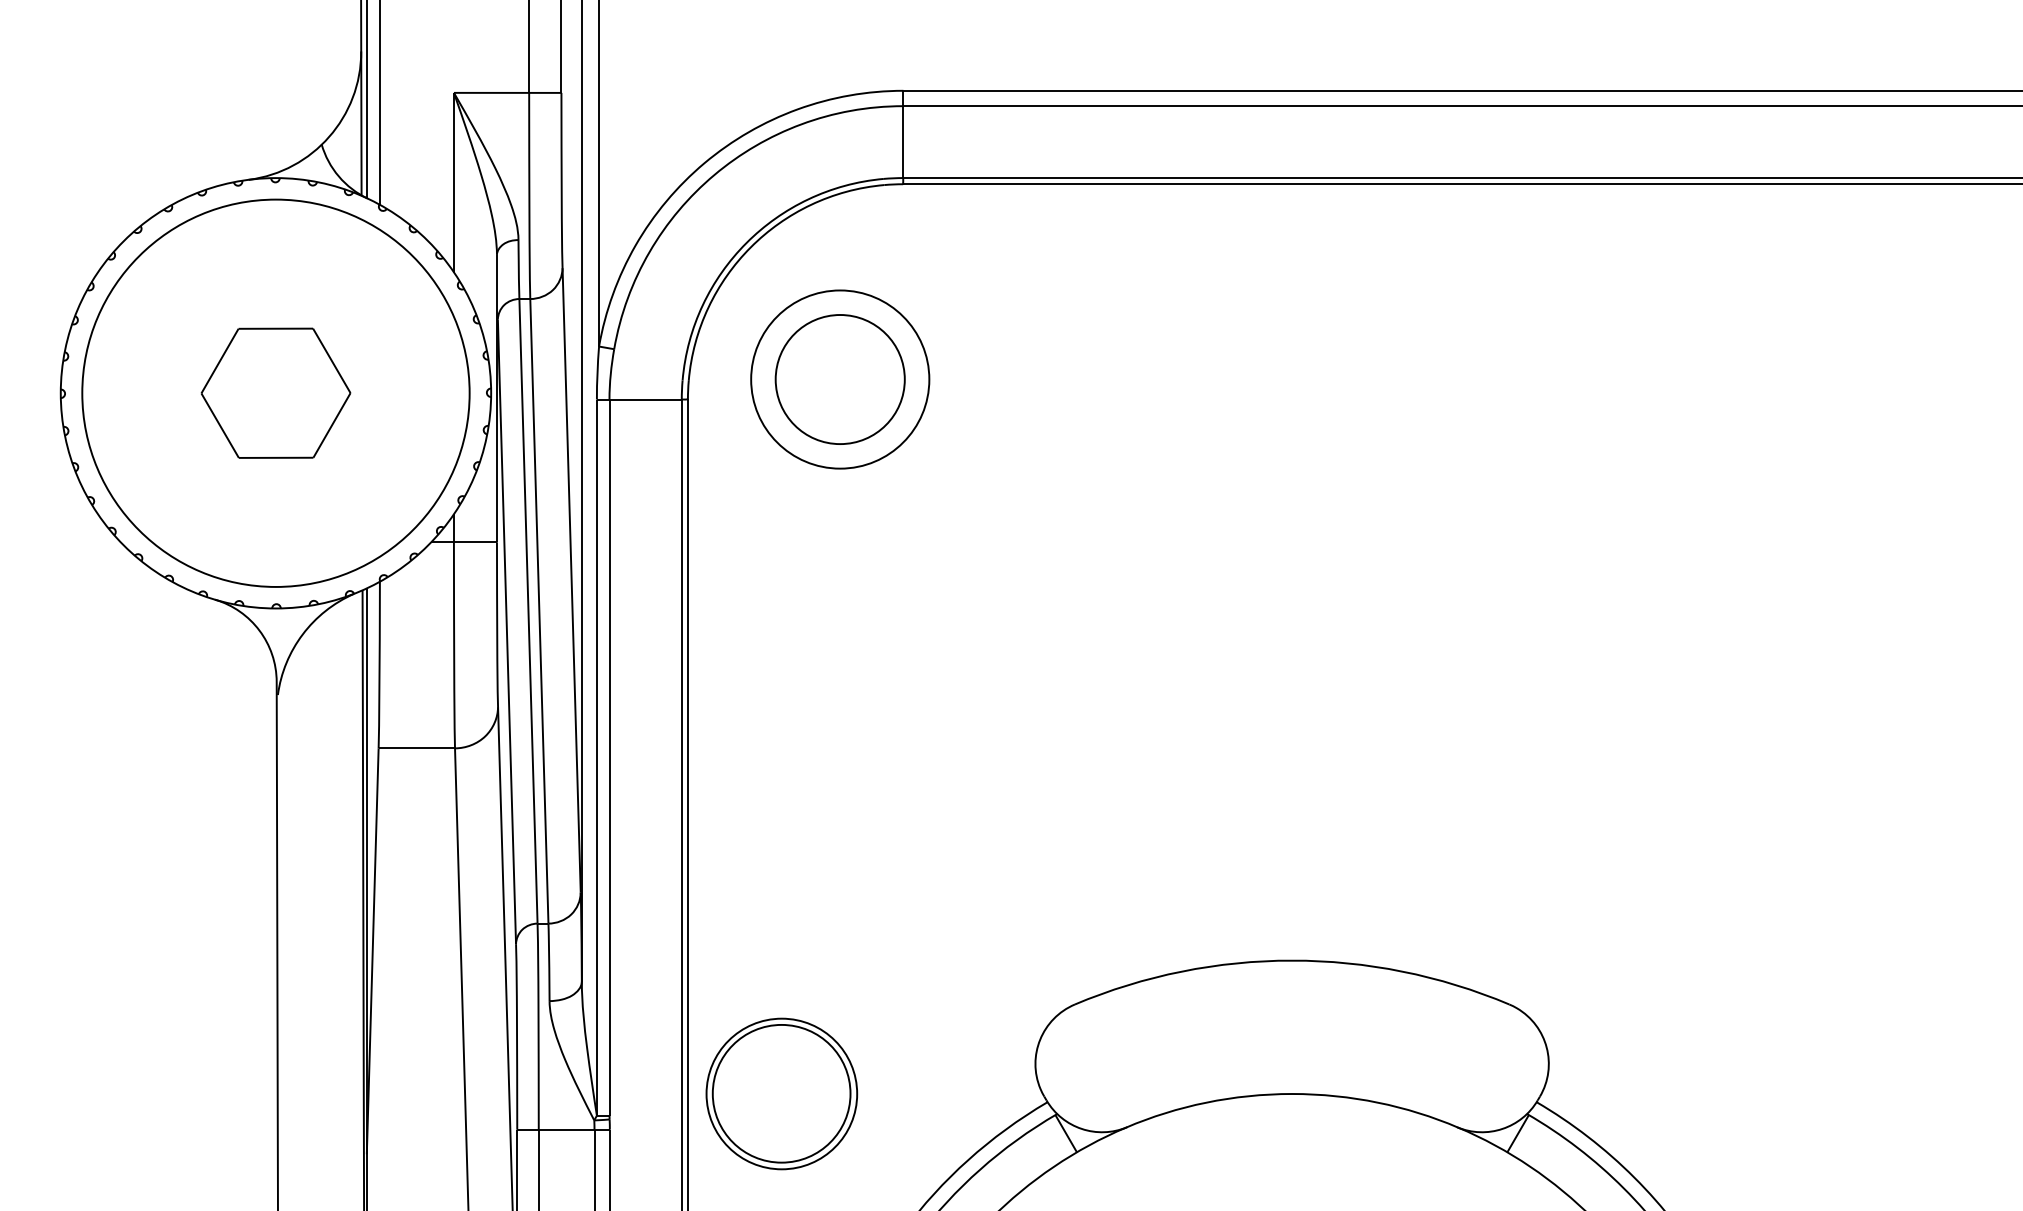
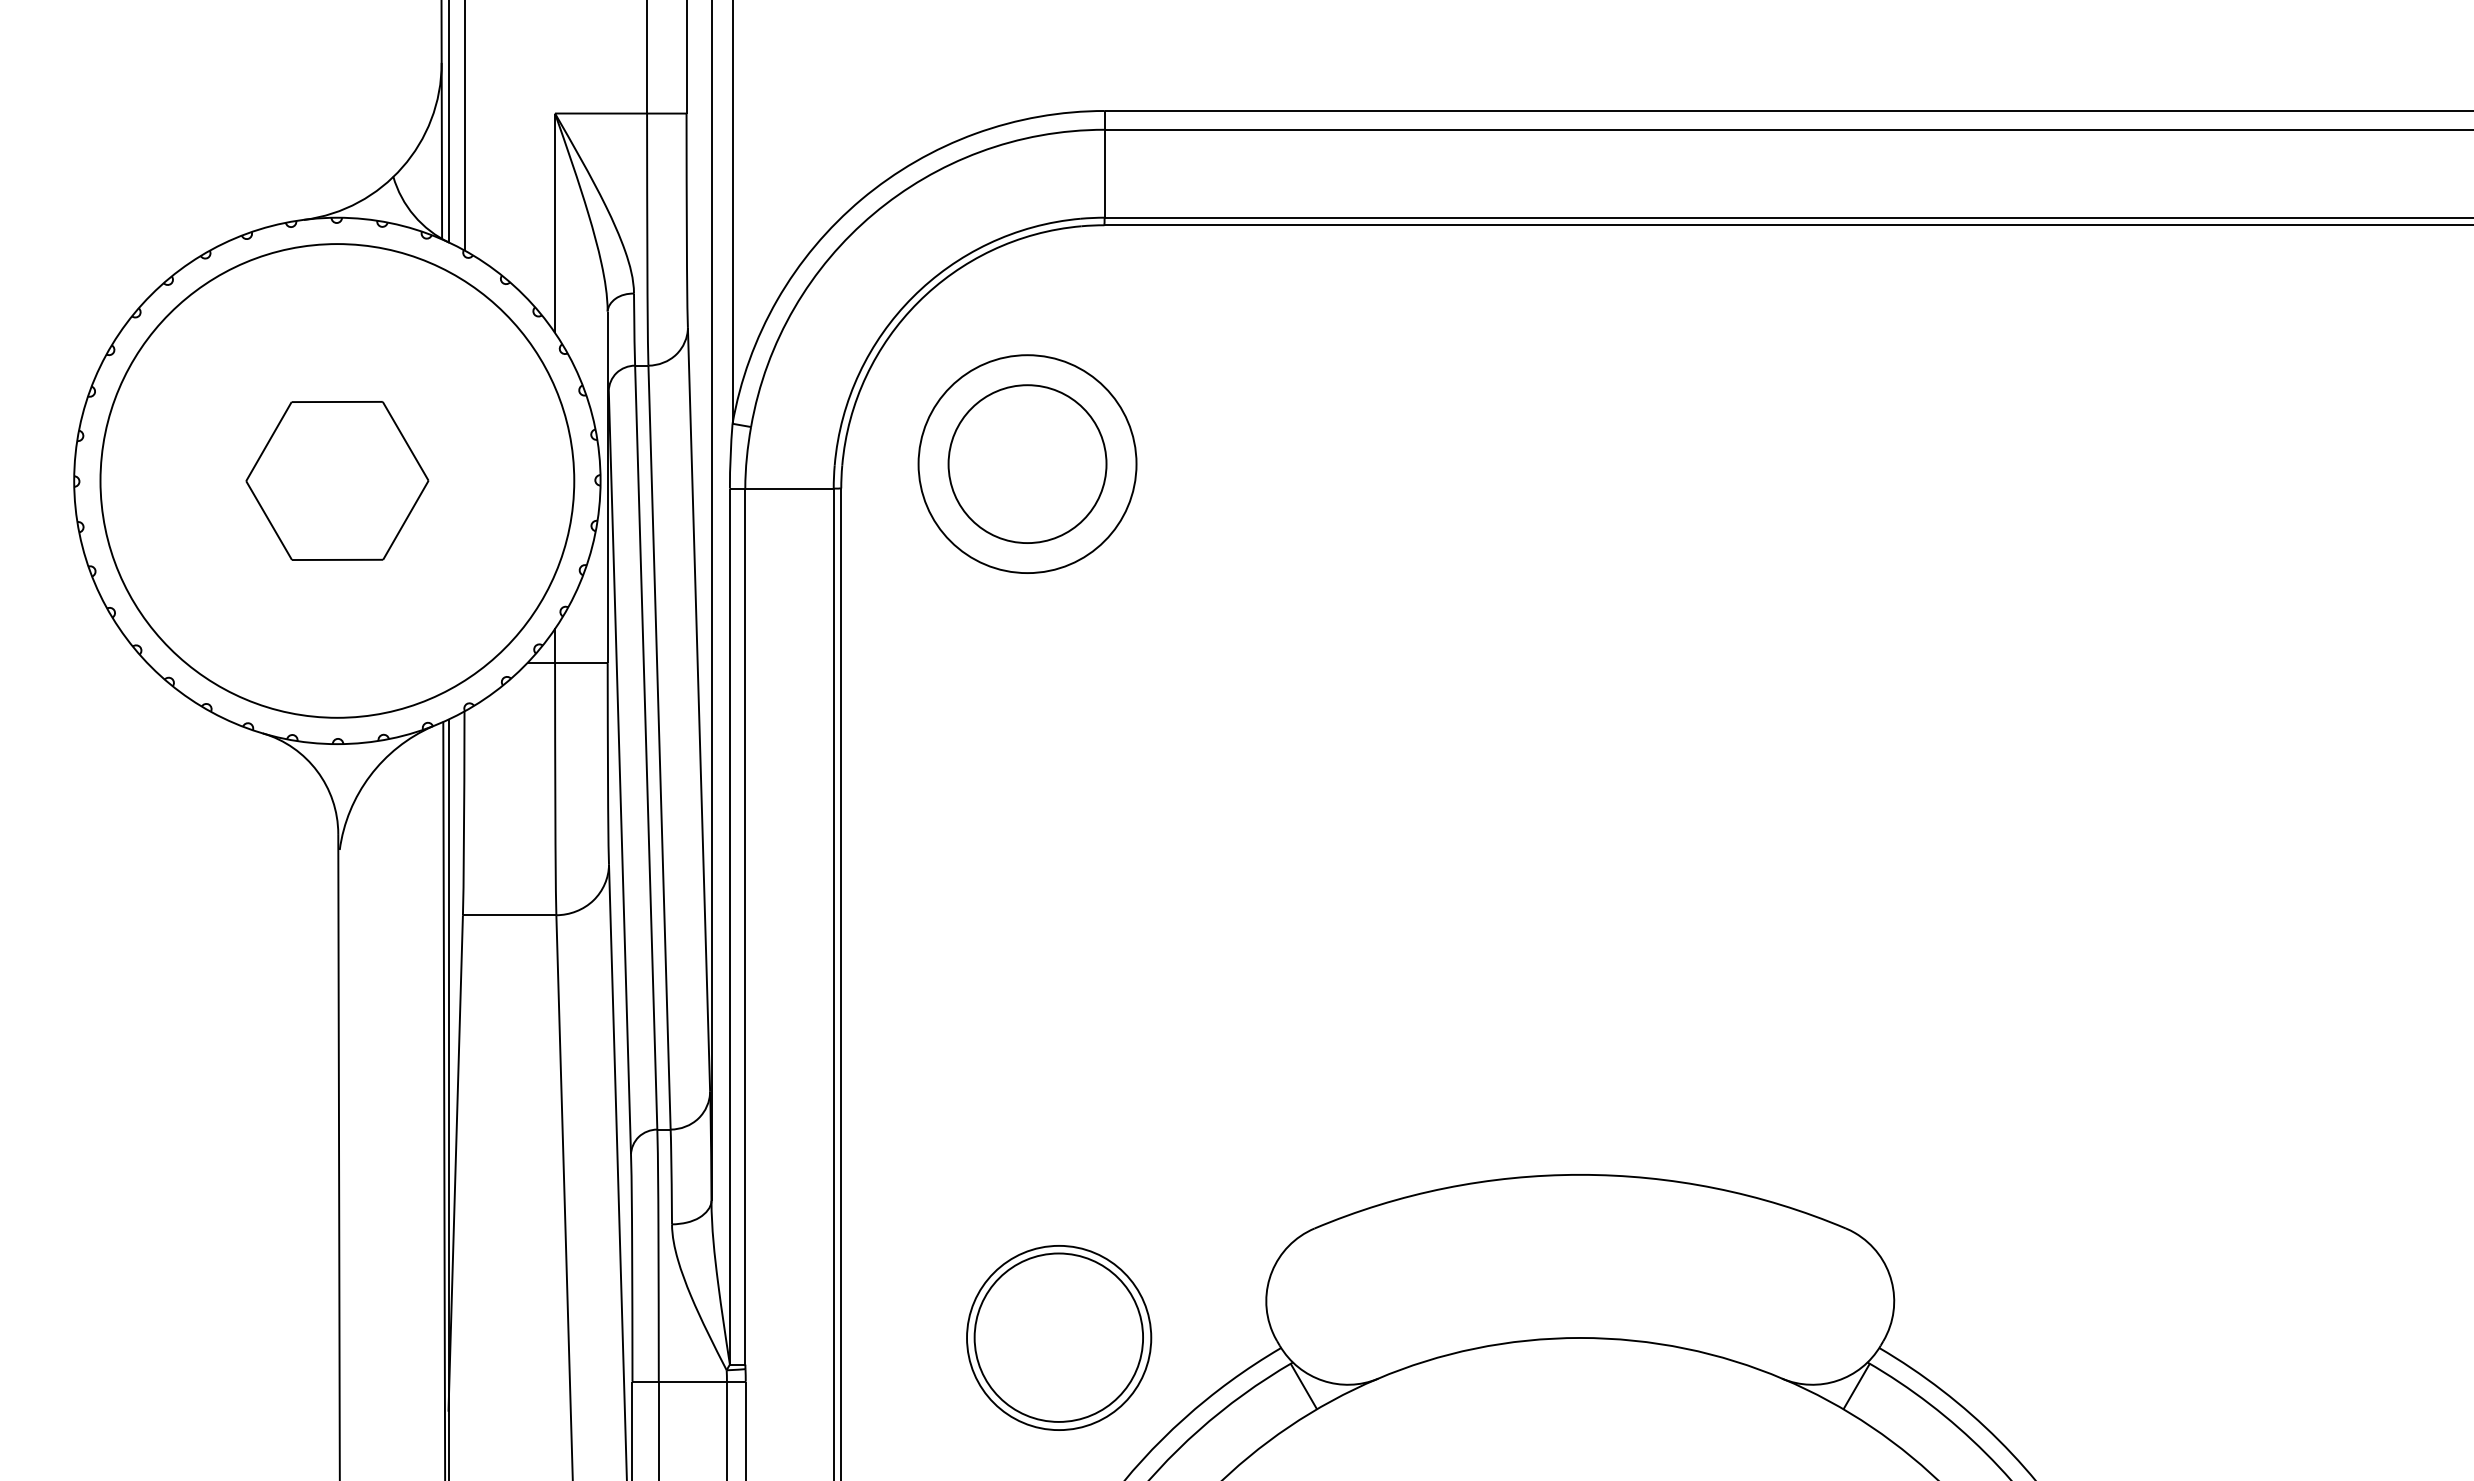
part: (782, 1093) -> (1059, 1337), moved

